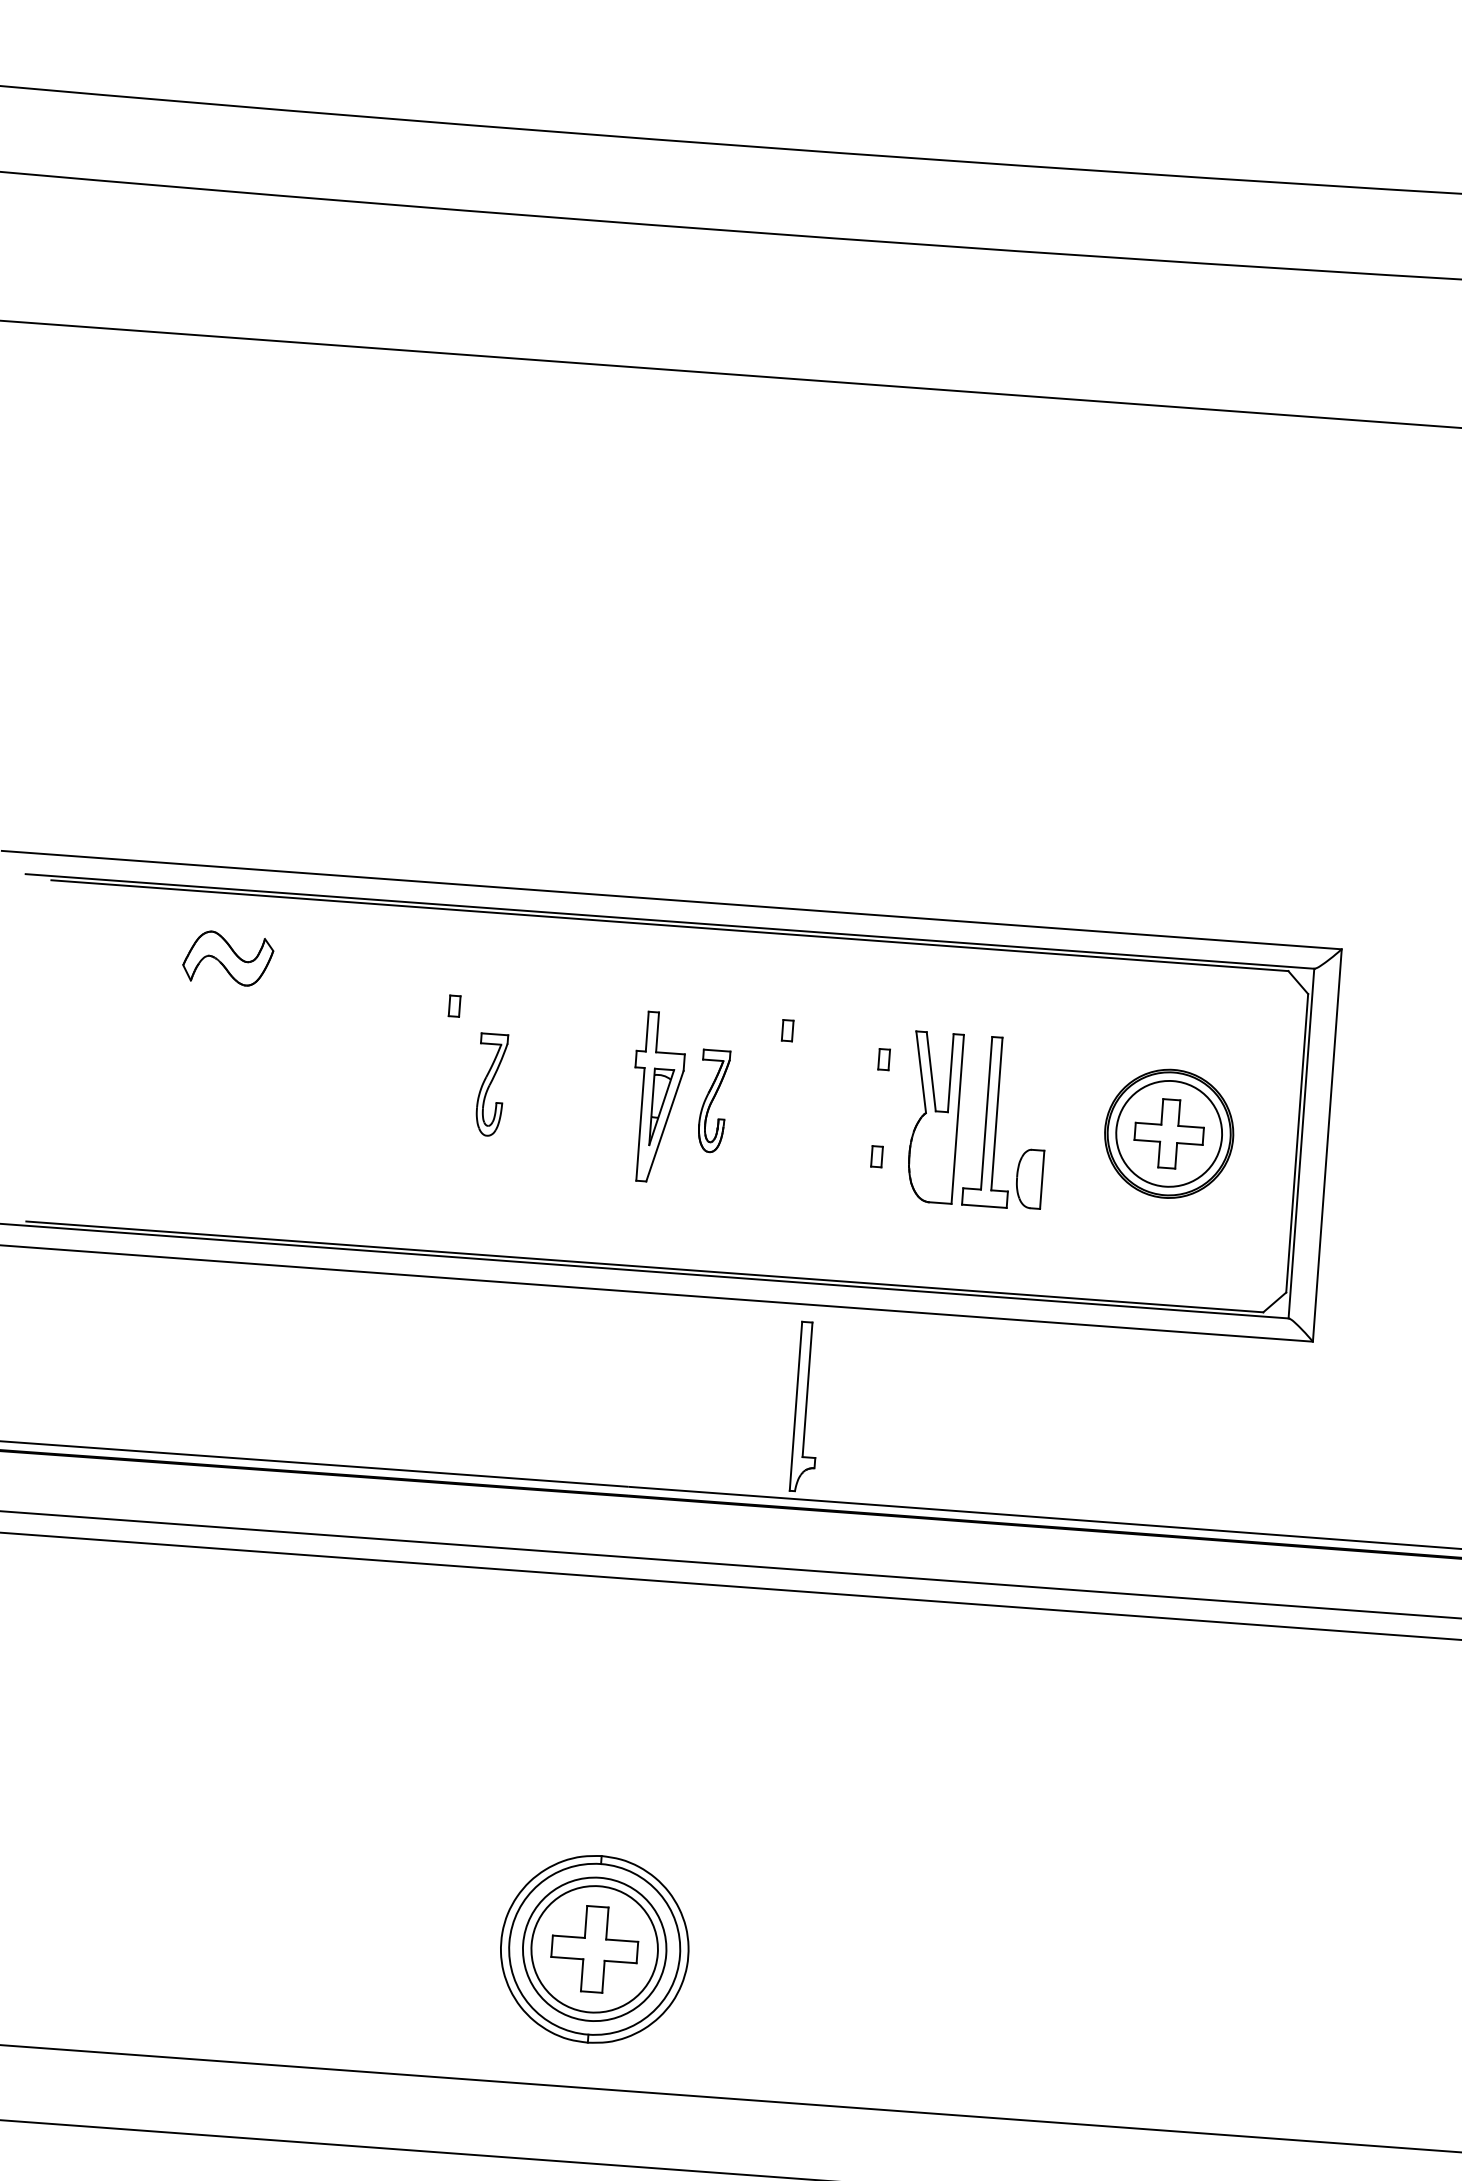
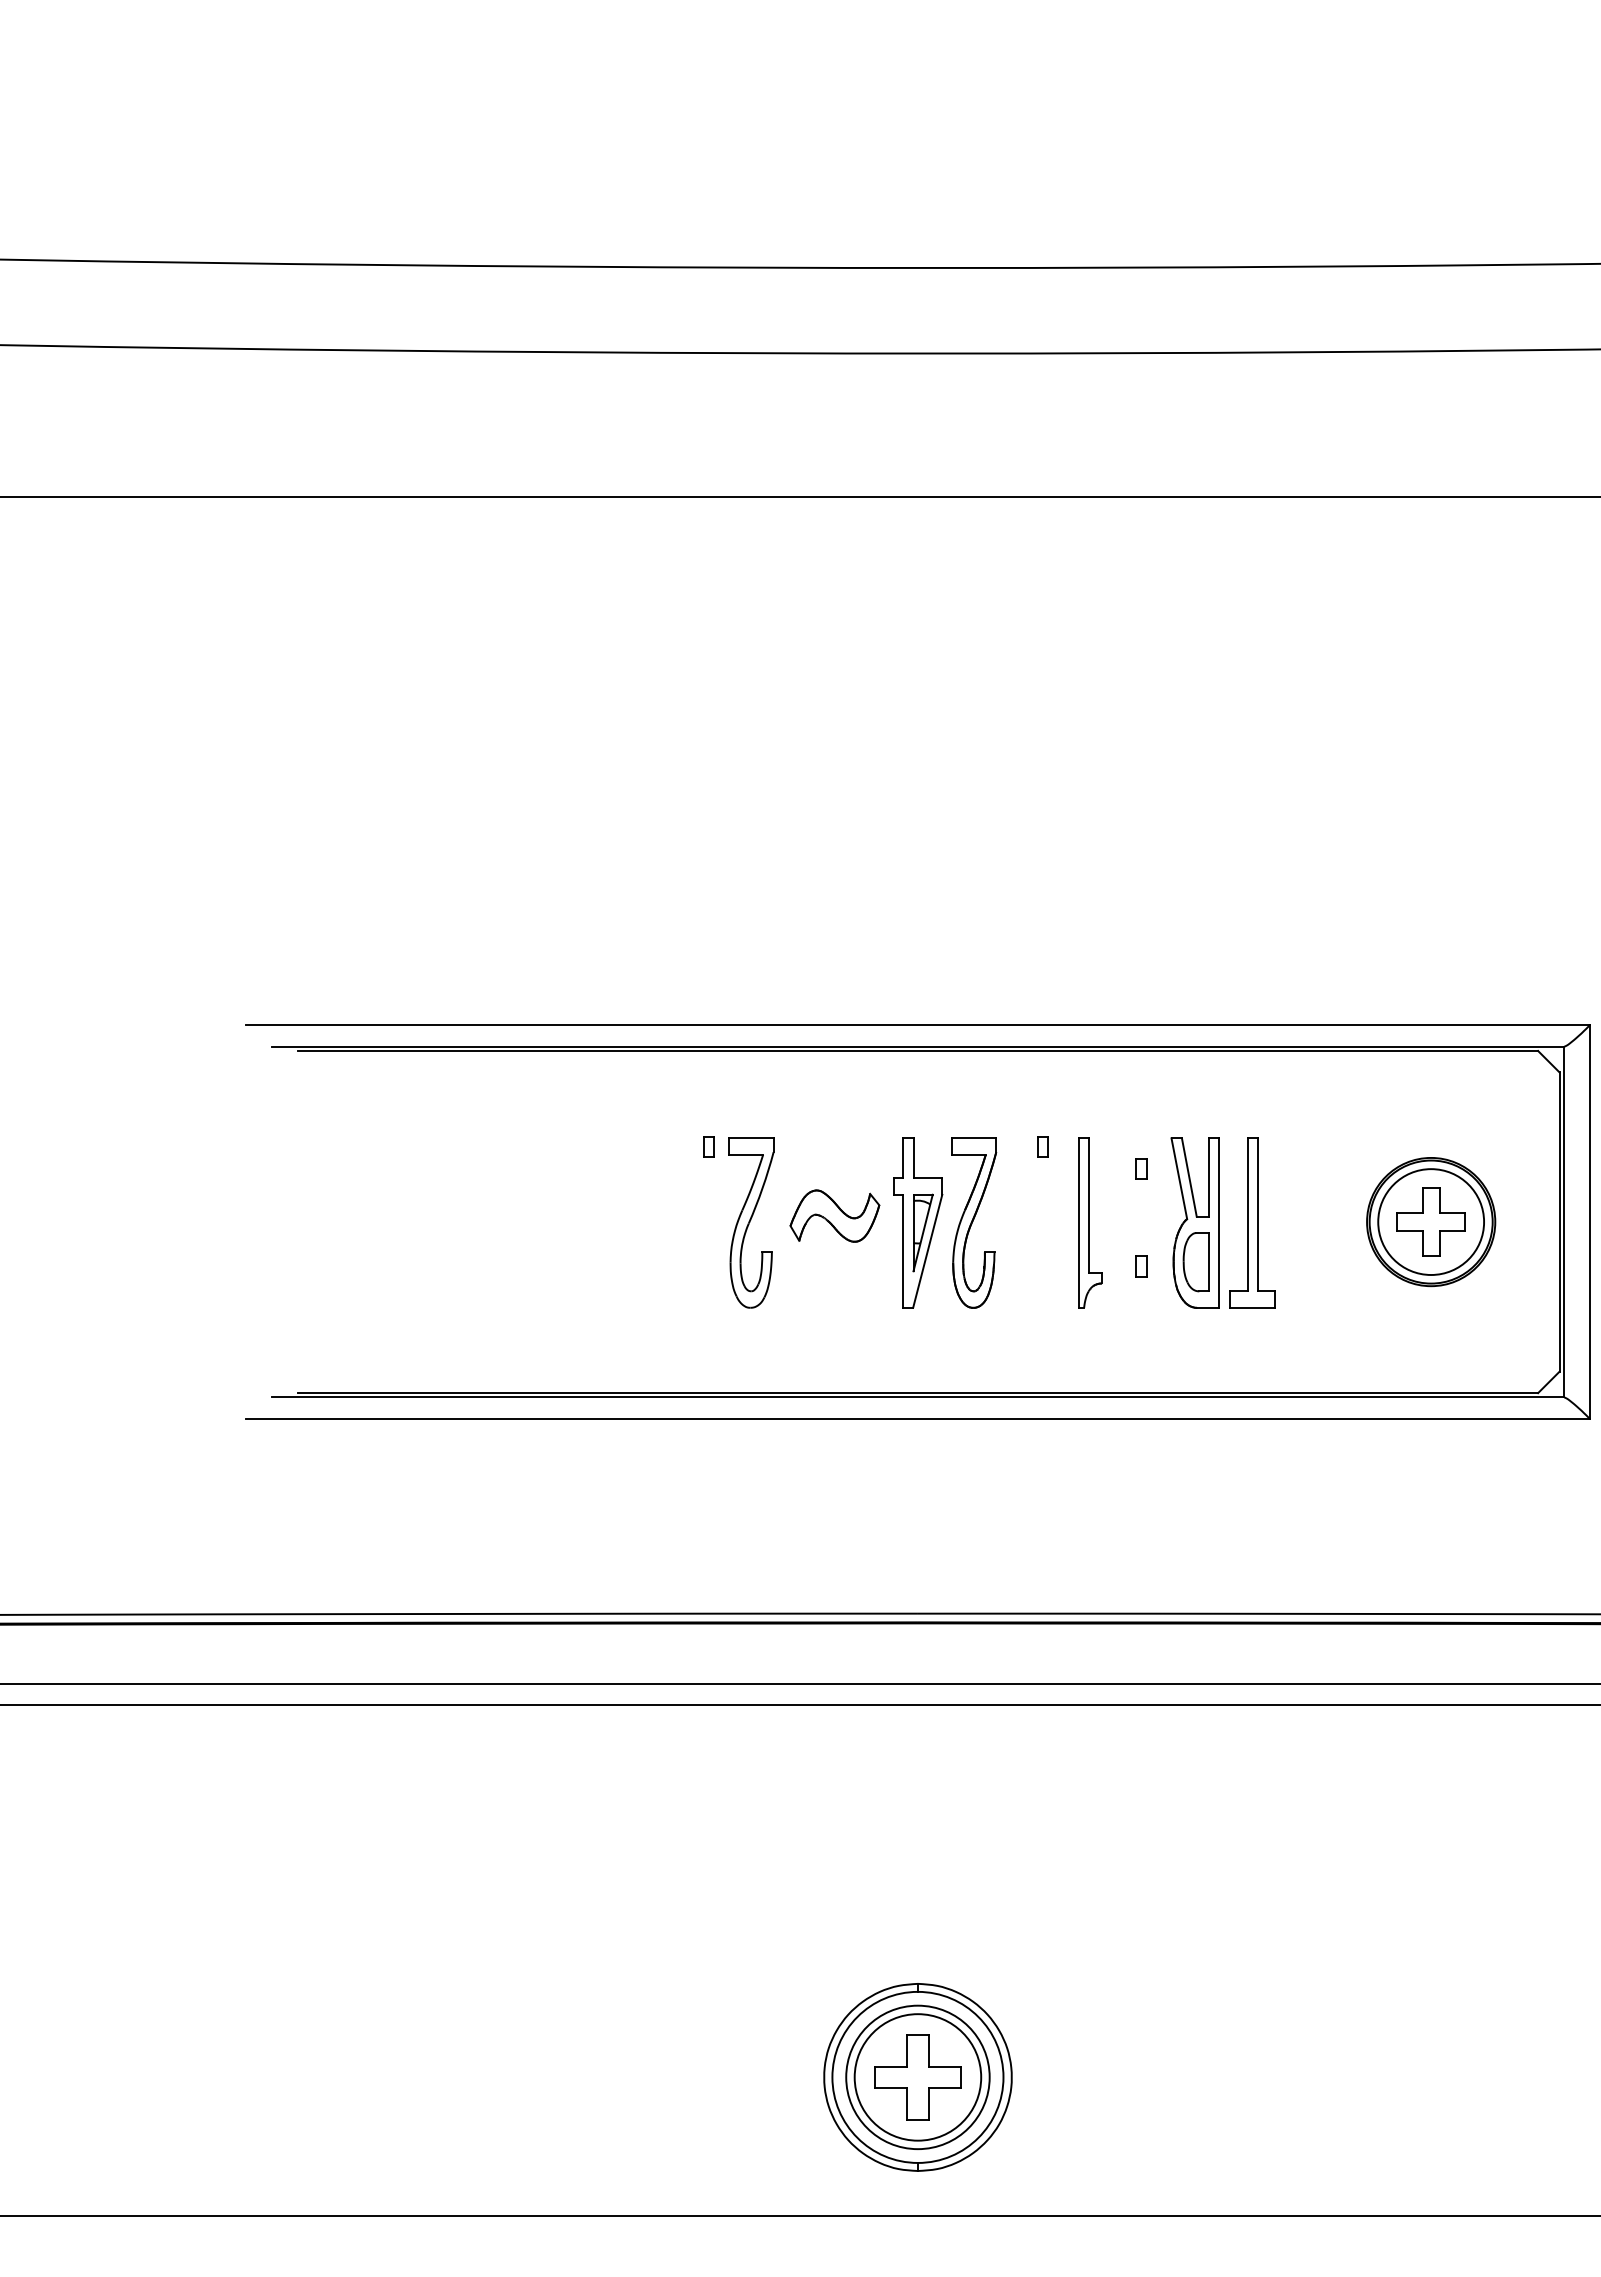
part: (227, 957) -> (834, 1215), moved
part: (491, 1084) -> (751, 1222), size x1.67
part: (713, 1100) -> (974, 1222), size x1.67
part: (1028, 1179) -> (1195, 1262), moved
part: (807, 1406) -> (1090, 1222), moved

